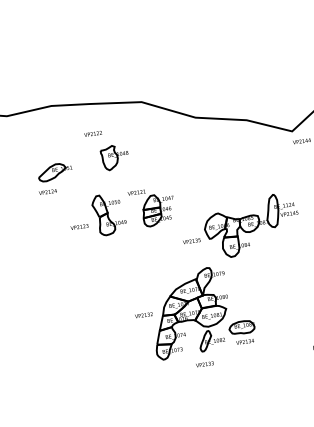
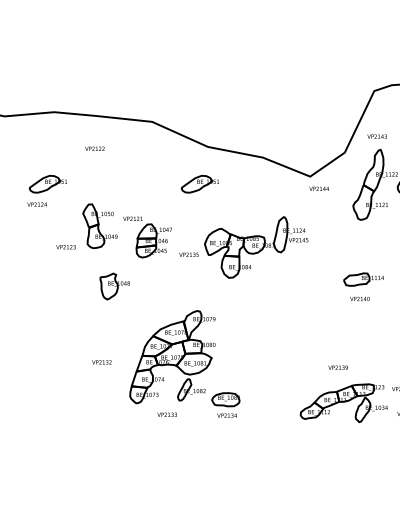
part: (192, 152) -> (199, 184), added
part: (114, 157) -> (114, 286), moved
part: (108, 214) -> (99, 226), moved
part: (240, 227) -> (243, 247), moved
text: (143, 315) -> (101, 362), moved
part: (242, 331) -> (225, 404), moved
text: (204, 364) -> (166, 414), moved

